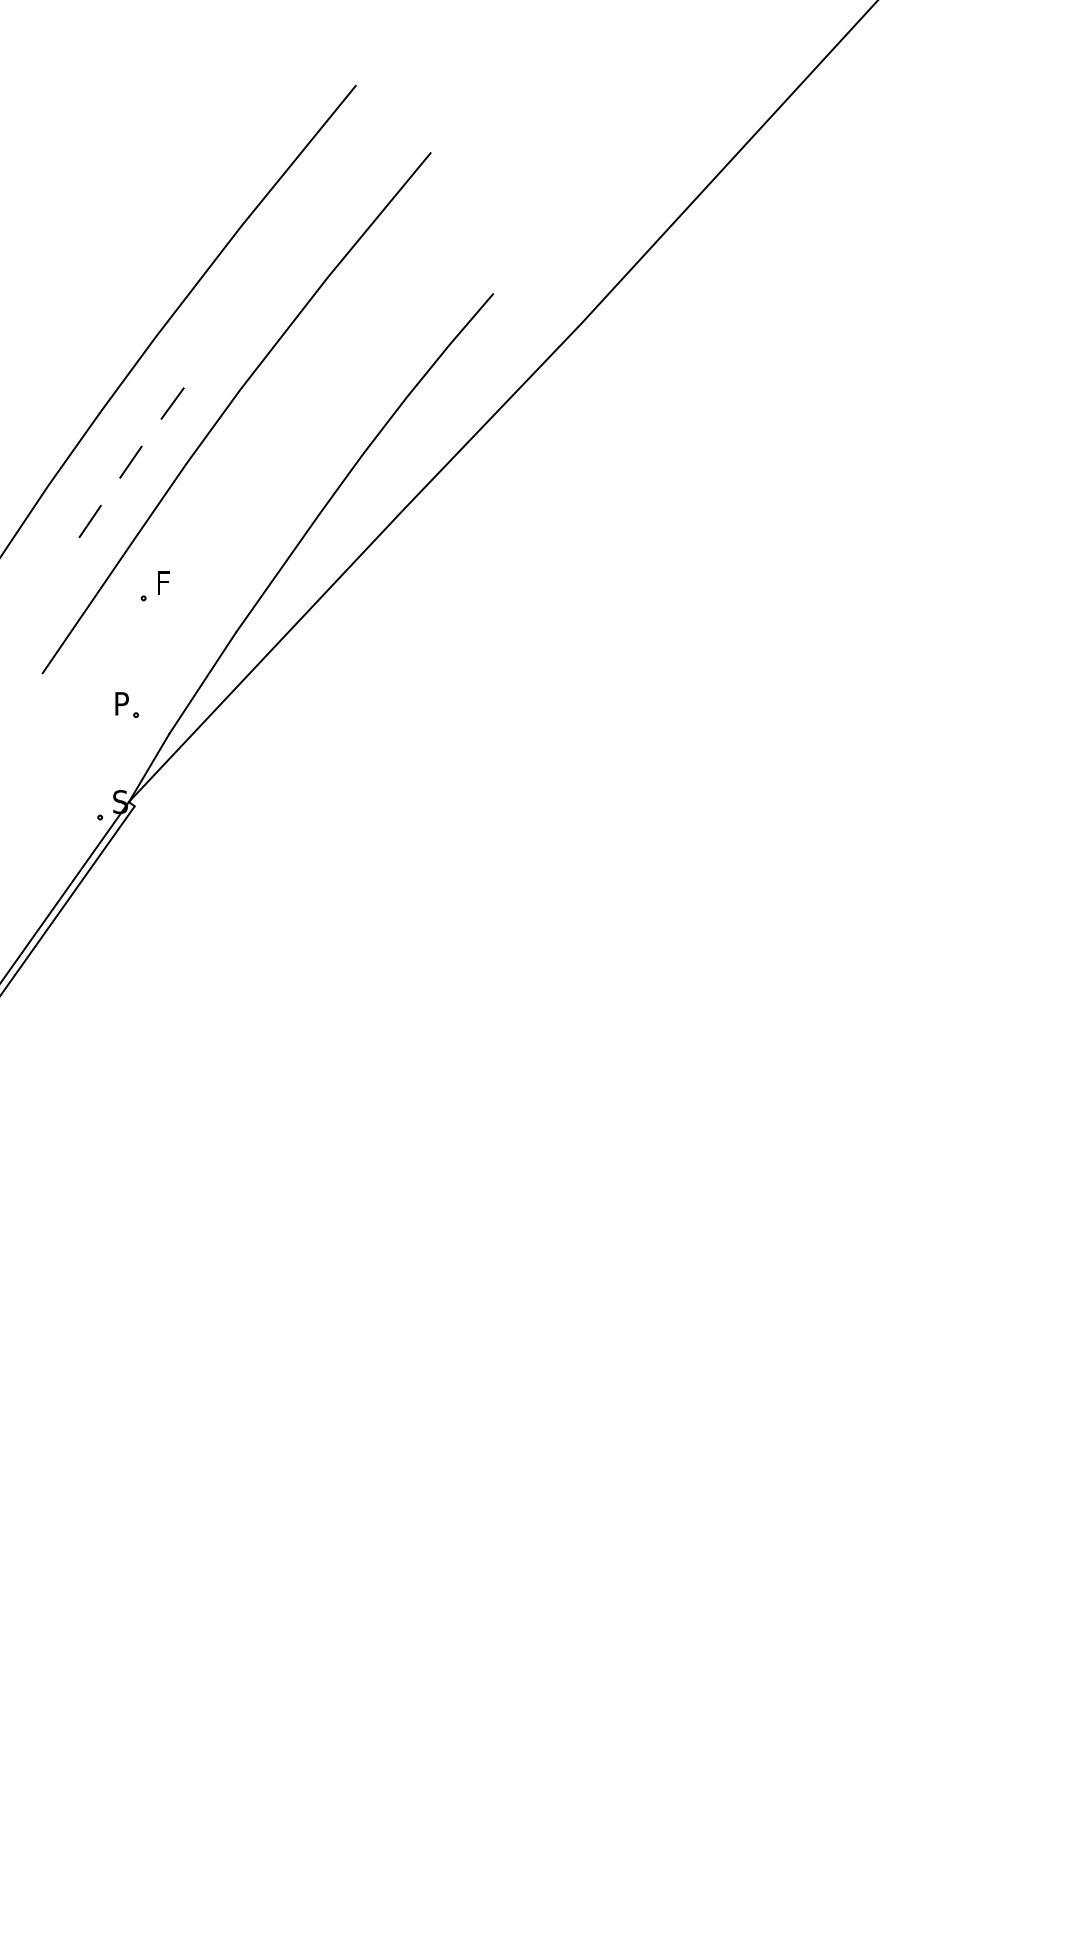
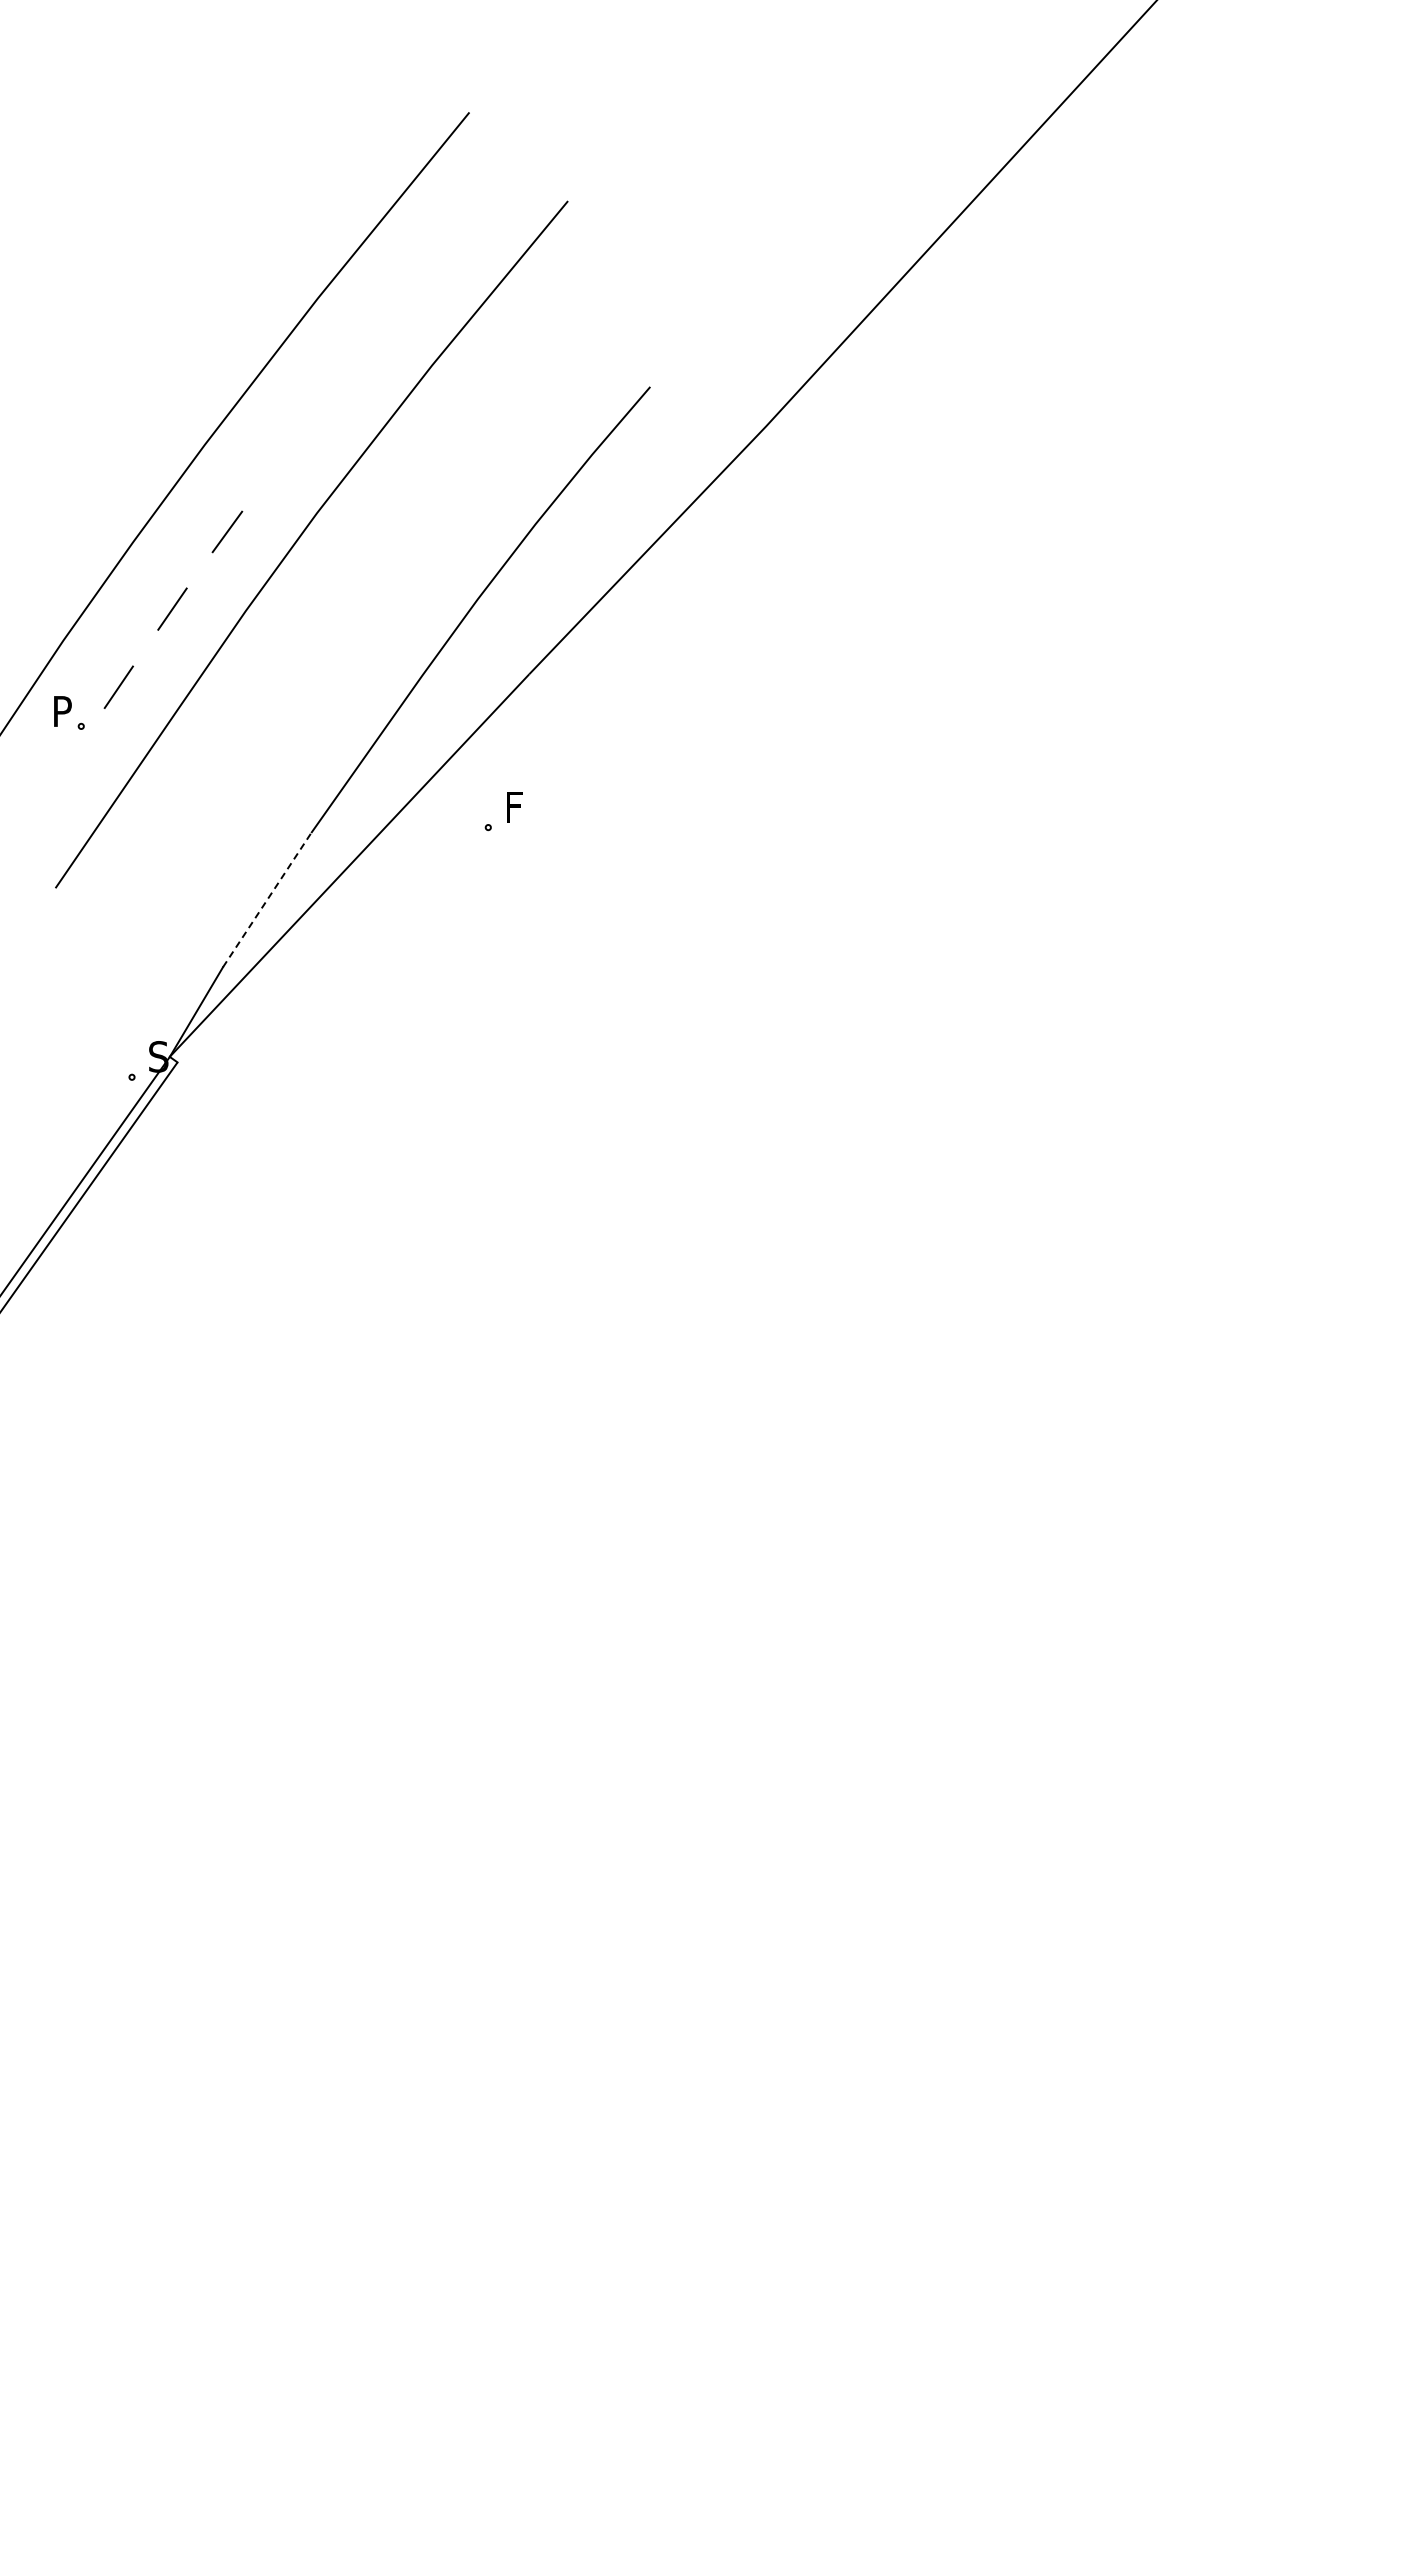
part: (155, 586) -> (503, 811), moved
line: (203, 682) -> (267, 899), solid -> dashed
part: (127, 704) -> (69, 712), moved

